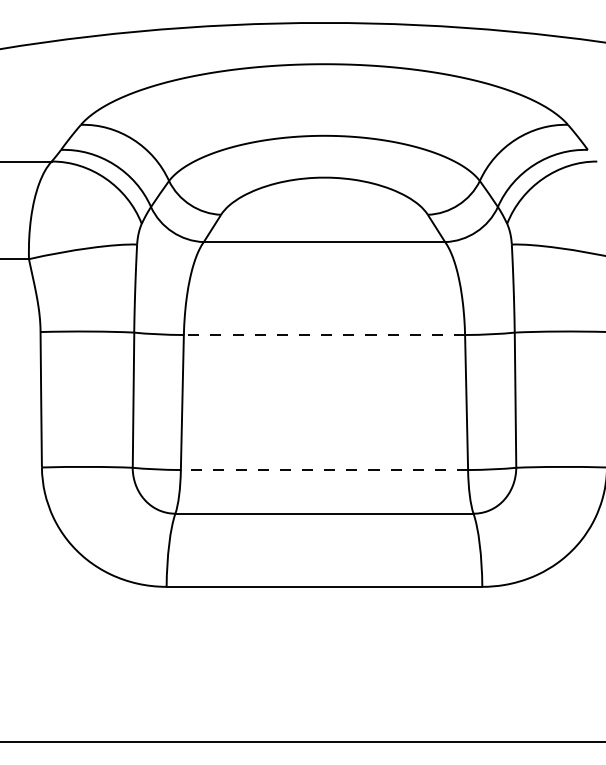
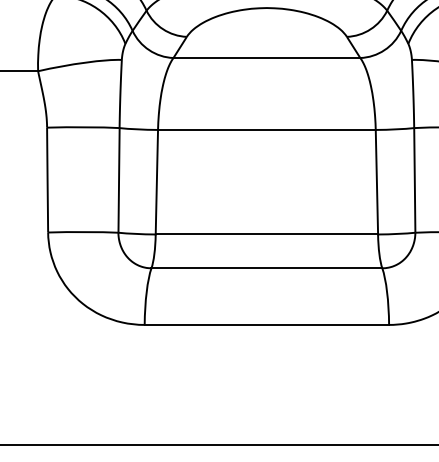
line: (324, 335) -> (266, 130), dashed -> solid
line: (324, 470) -> (266, 234), dashed -> solid

